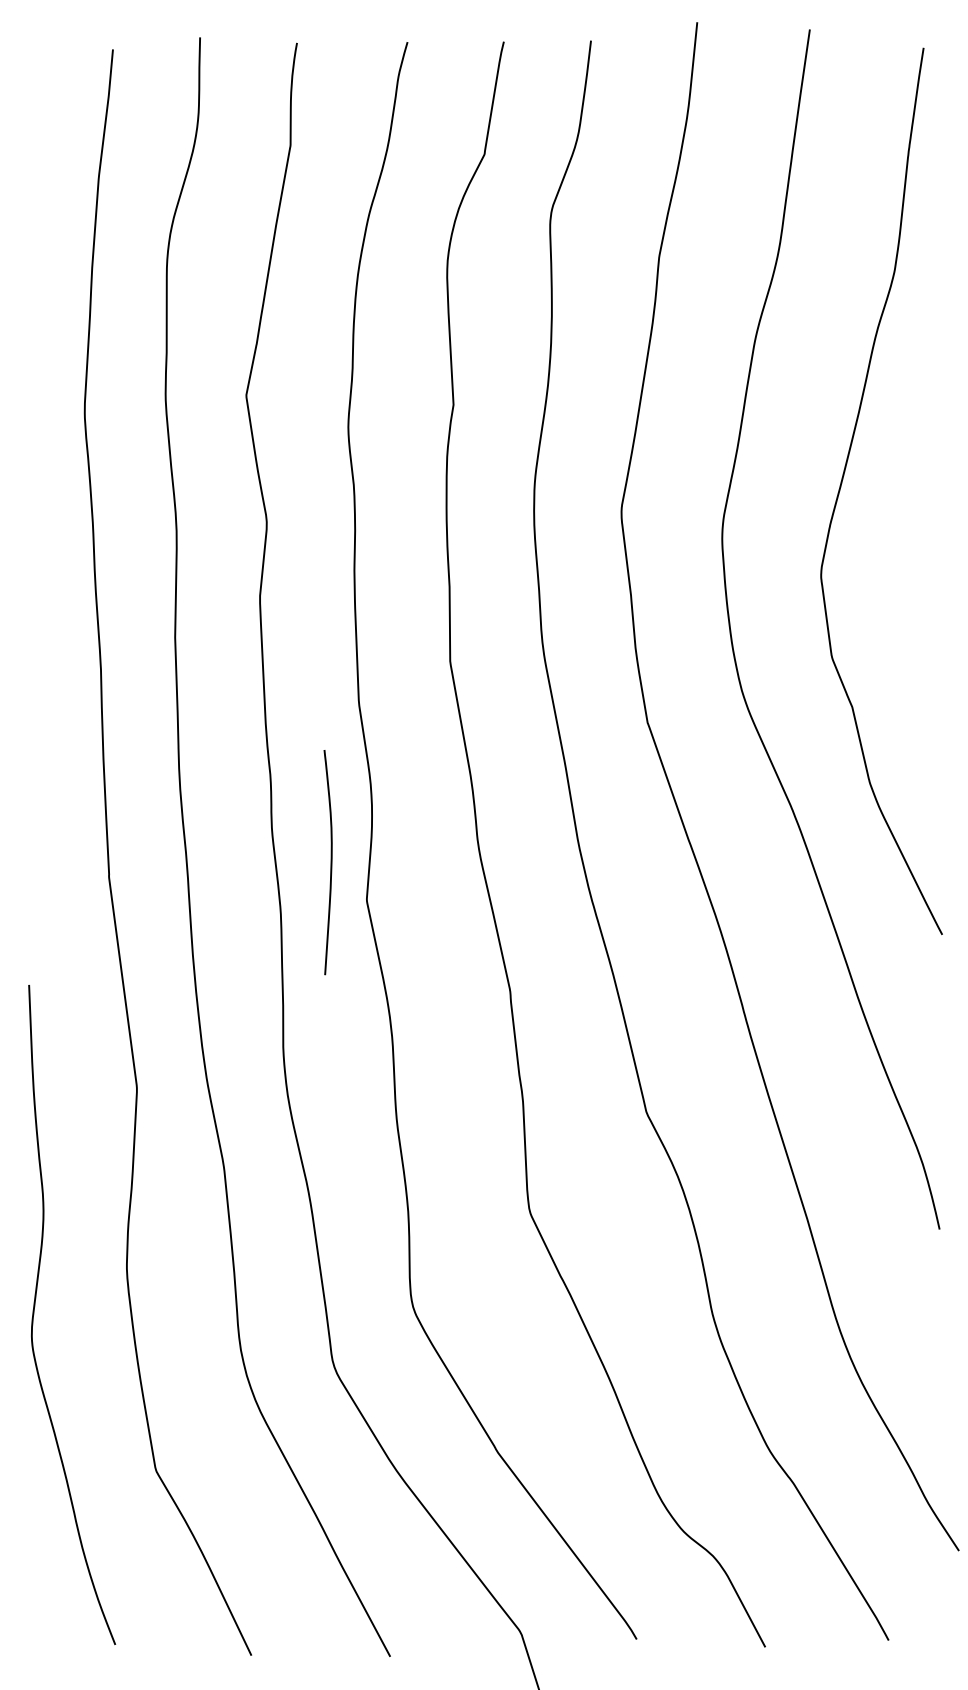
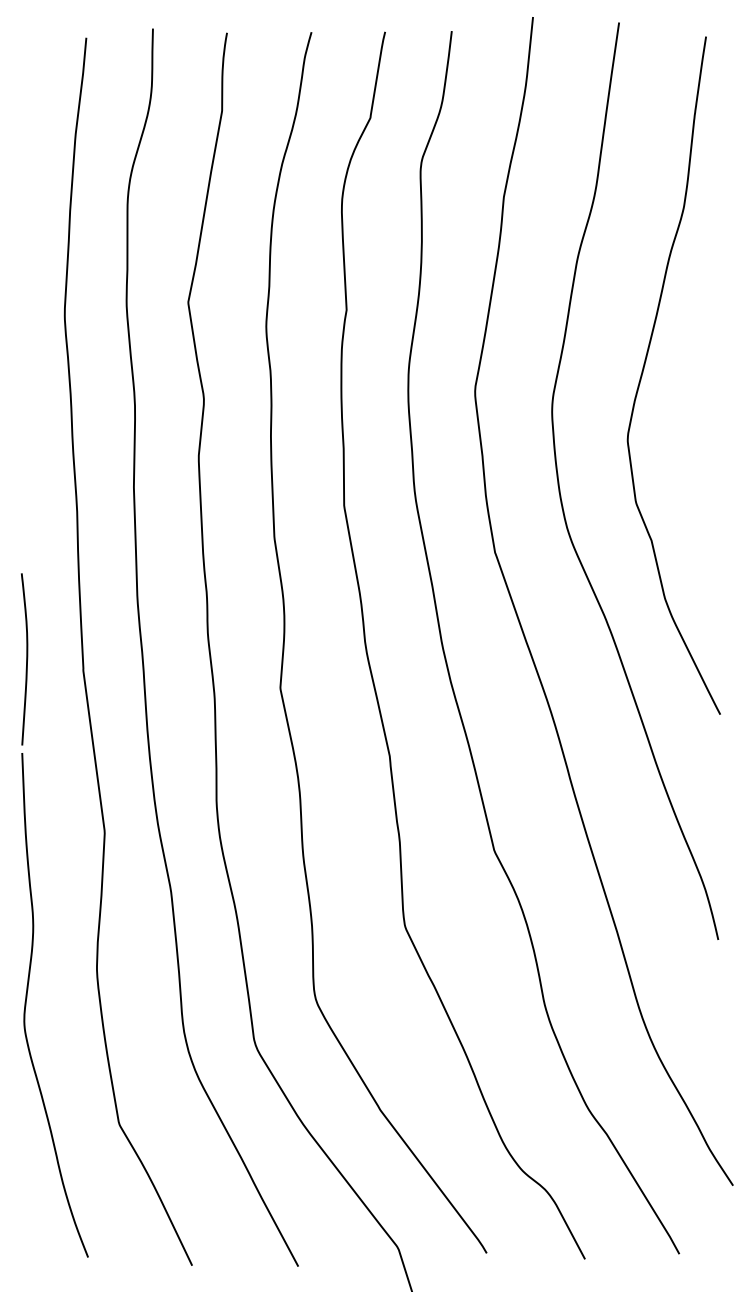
curve: (330, 862) -> (26, 659), moved

